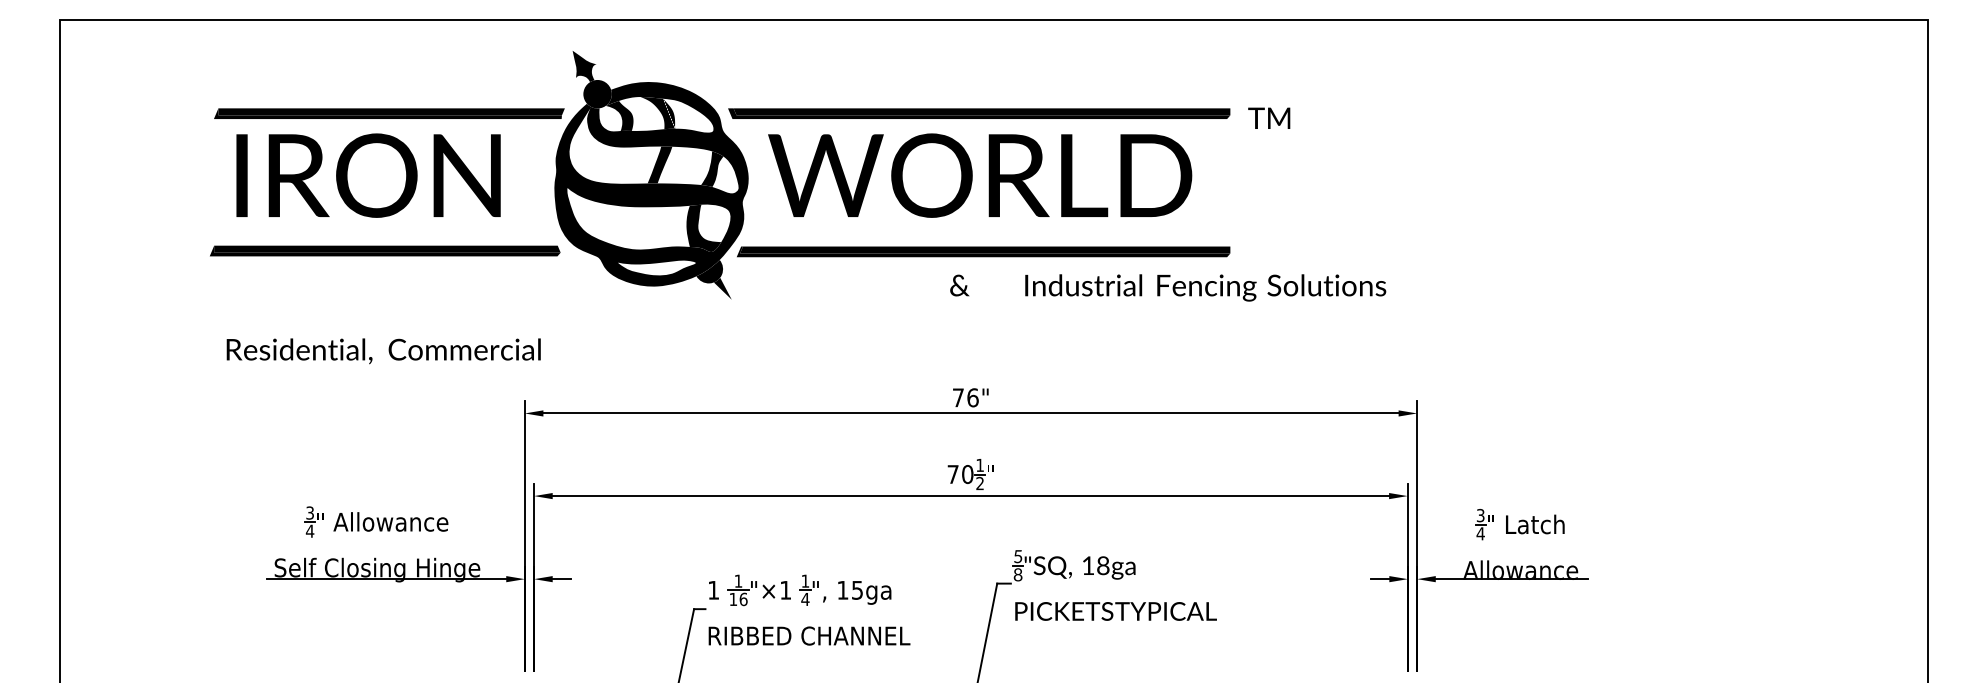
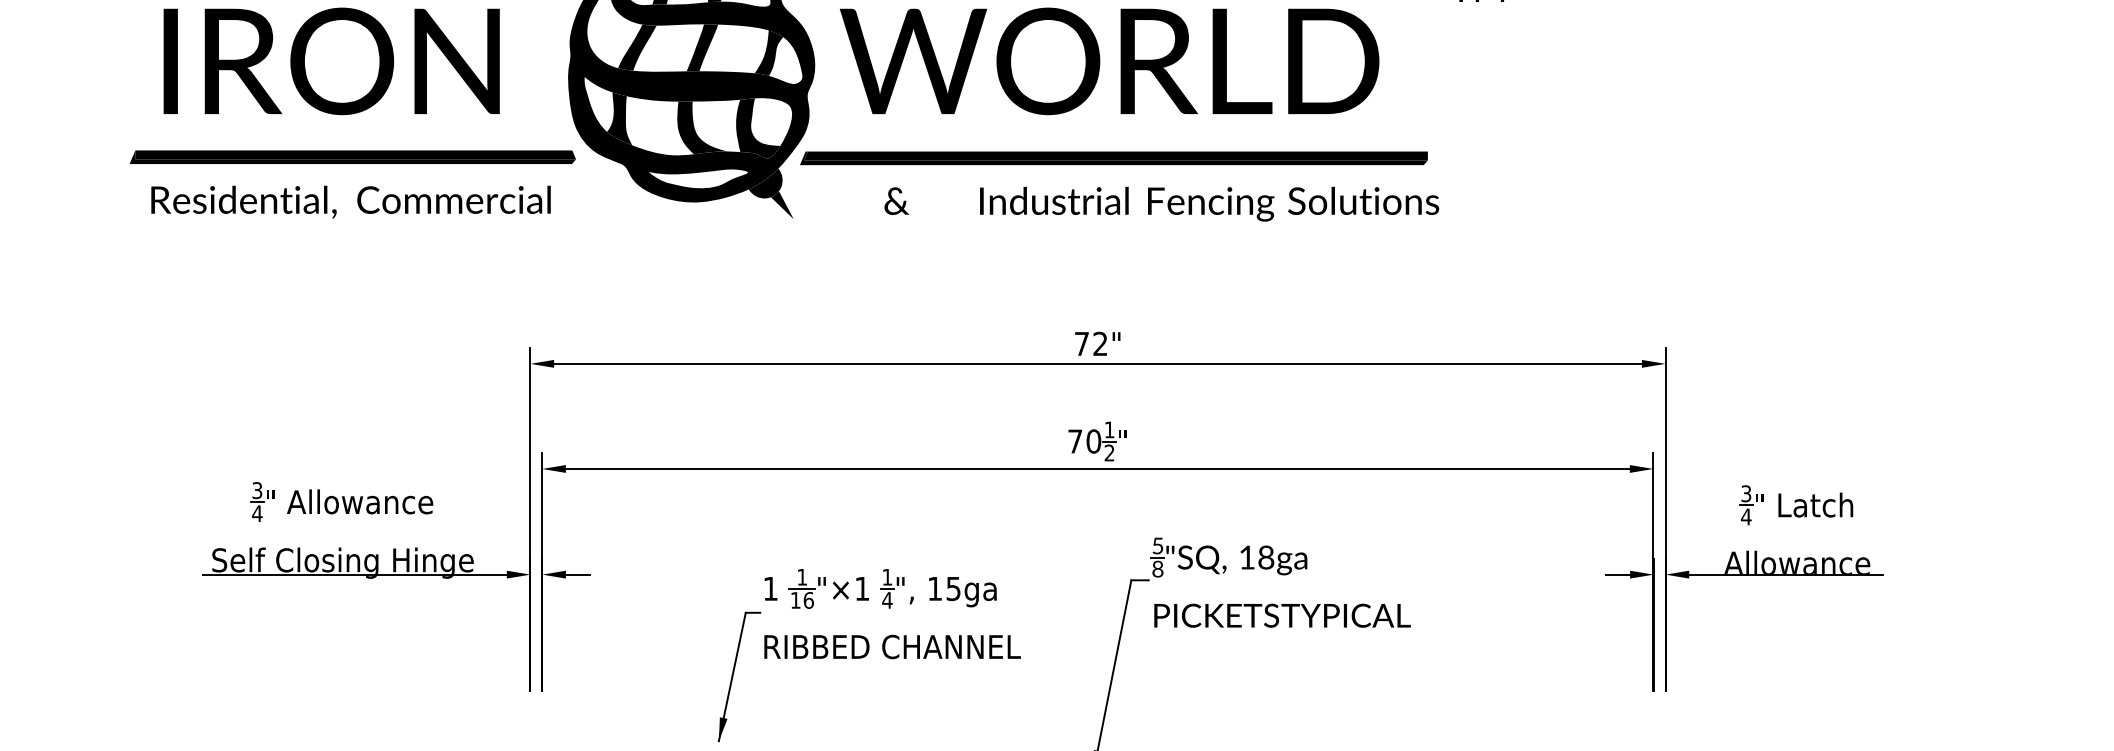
fill: (608, 164) -> (636, 47), added
fill: (594, 220) -> (619, 118), added
fill: (659, 227) -> (701, 127), added
text: (1168, 287) -> (1162, 203), moved
text: (383, 351) -> (350, 202), moved
text: (972, 397) -> (1099, 343), 76" -> 72"

